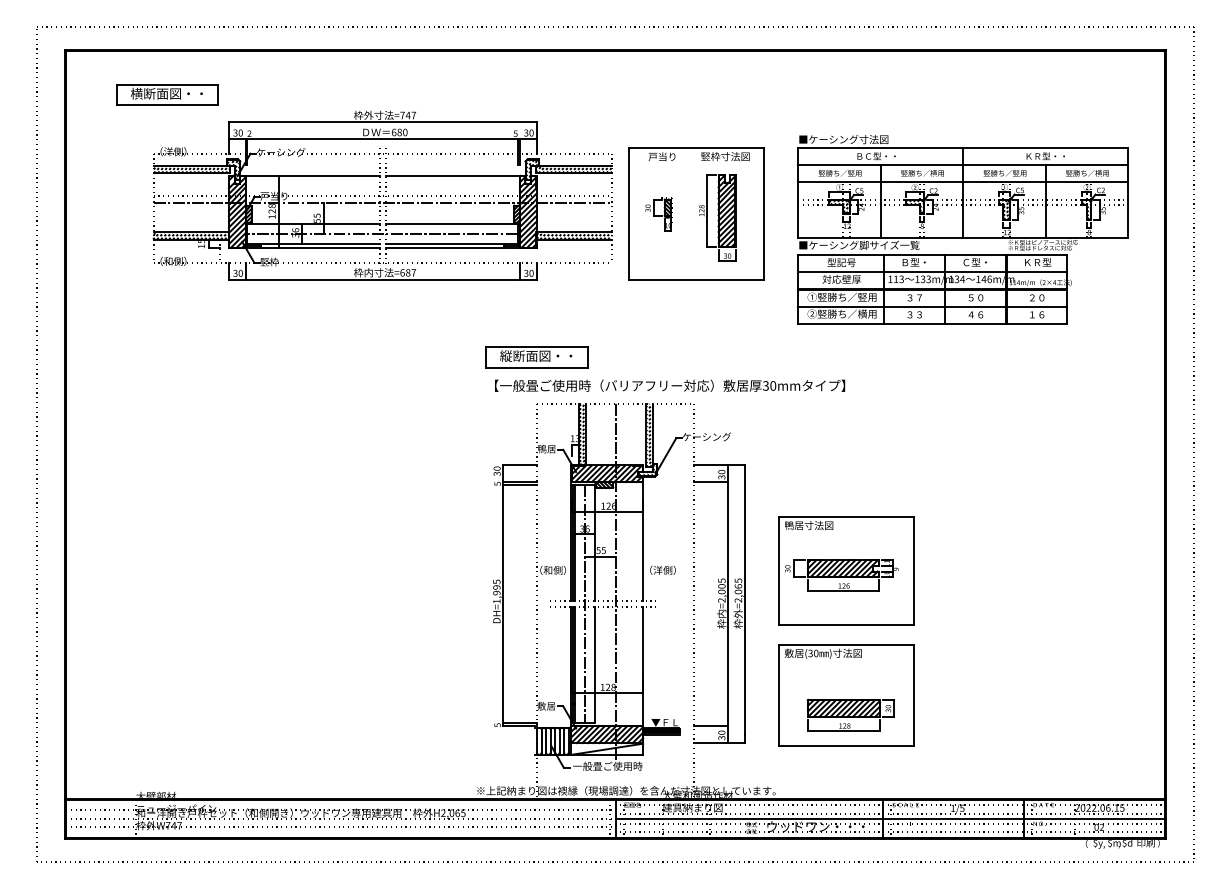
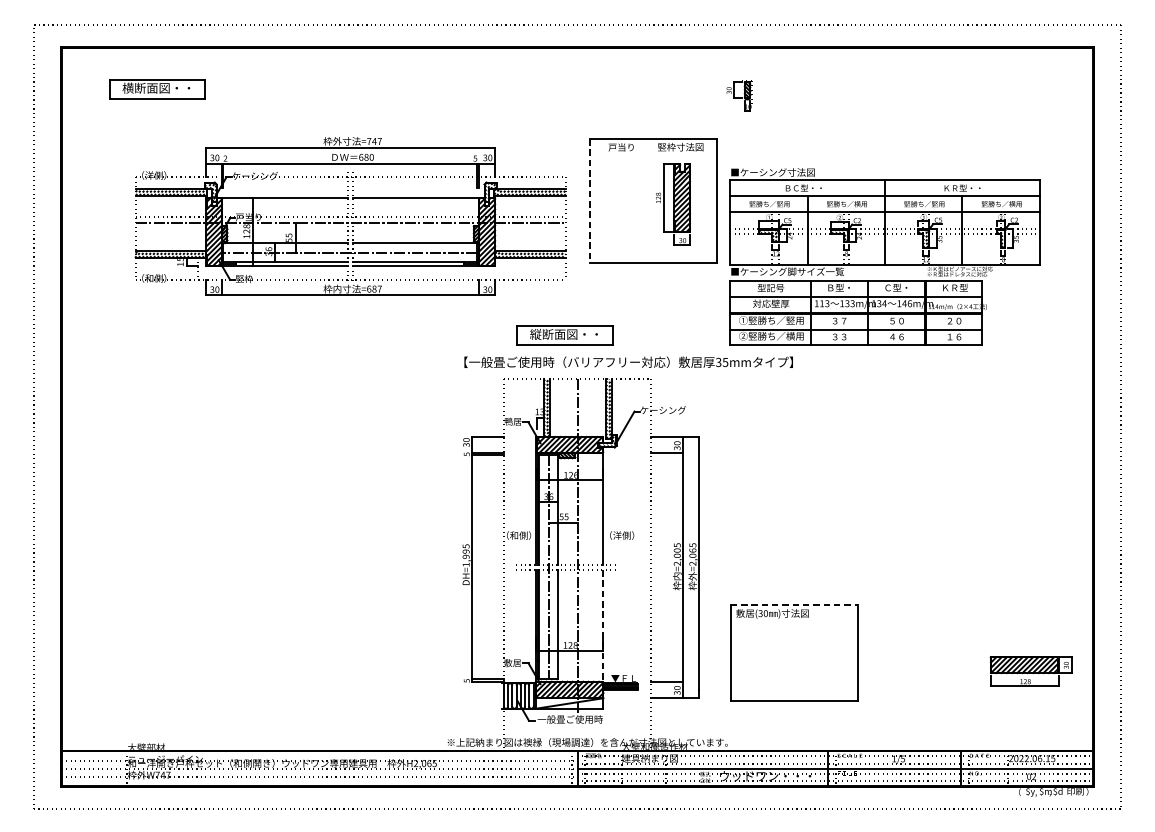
part: (382, 195) -> (350, 216), moved
line: (628, 213) -> (589, 200), solid -> dashed
part: (658, 214) -> (738, 96), moved
part: (962, 229) -> (884, 256), moved
part: (536, 357) -> (564, 335), moved
text: (773, 385) -> (725, 362), 30mm -> 35mm
part: (846, 570) -> (794, 535), removed
line: (846, 644) -> (794, 605), solid -> dashed
line: (643, 666) -> (603, 625), solid -> dashed
part: (850, 714) -> (1030, 670), moved

